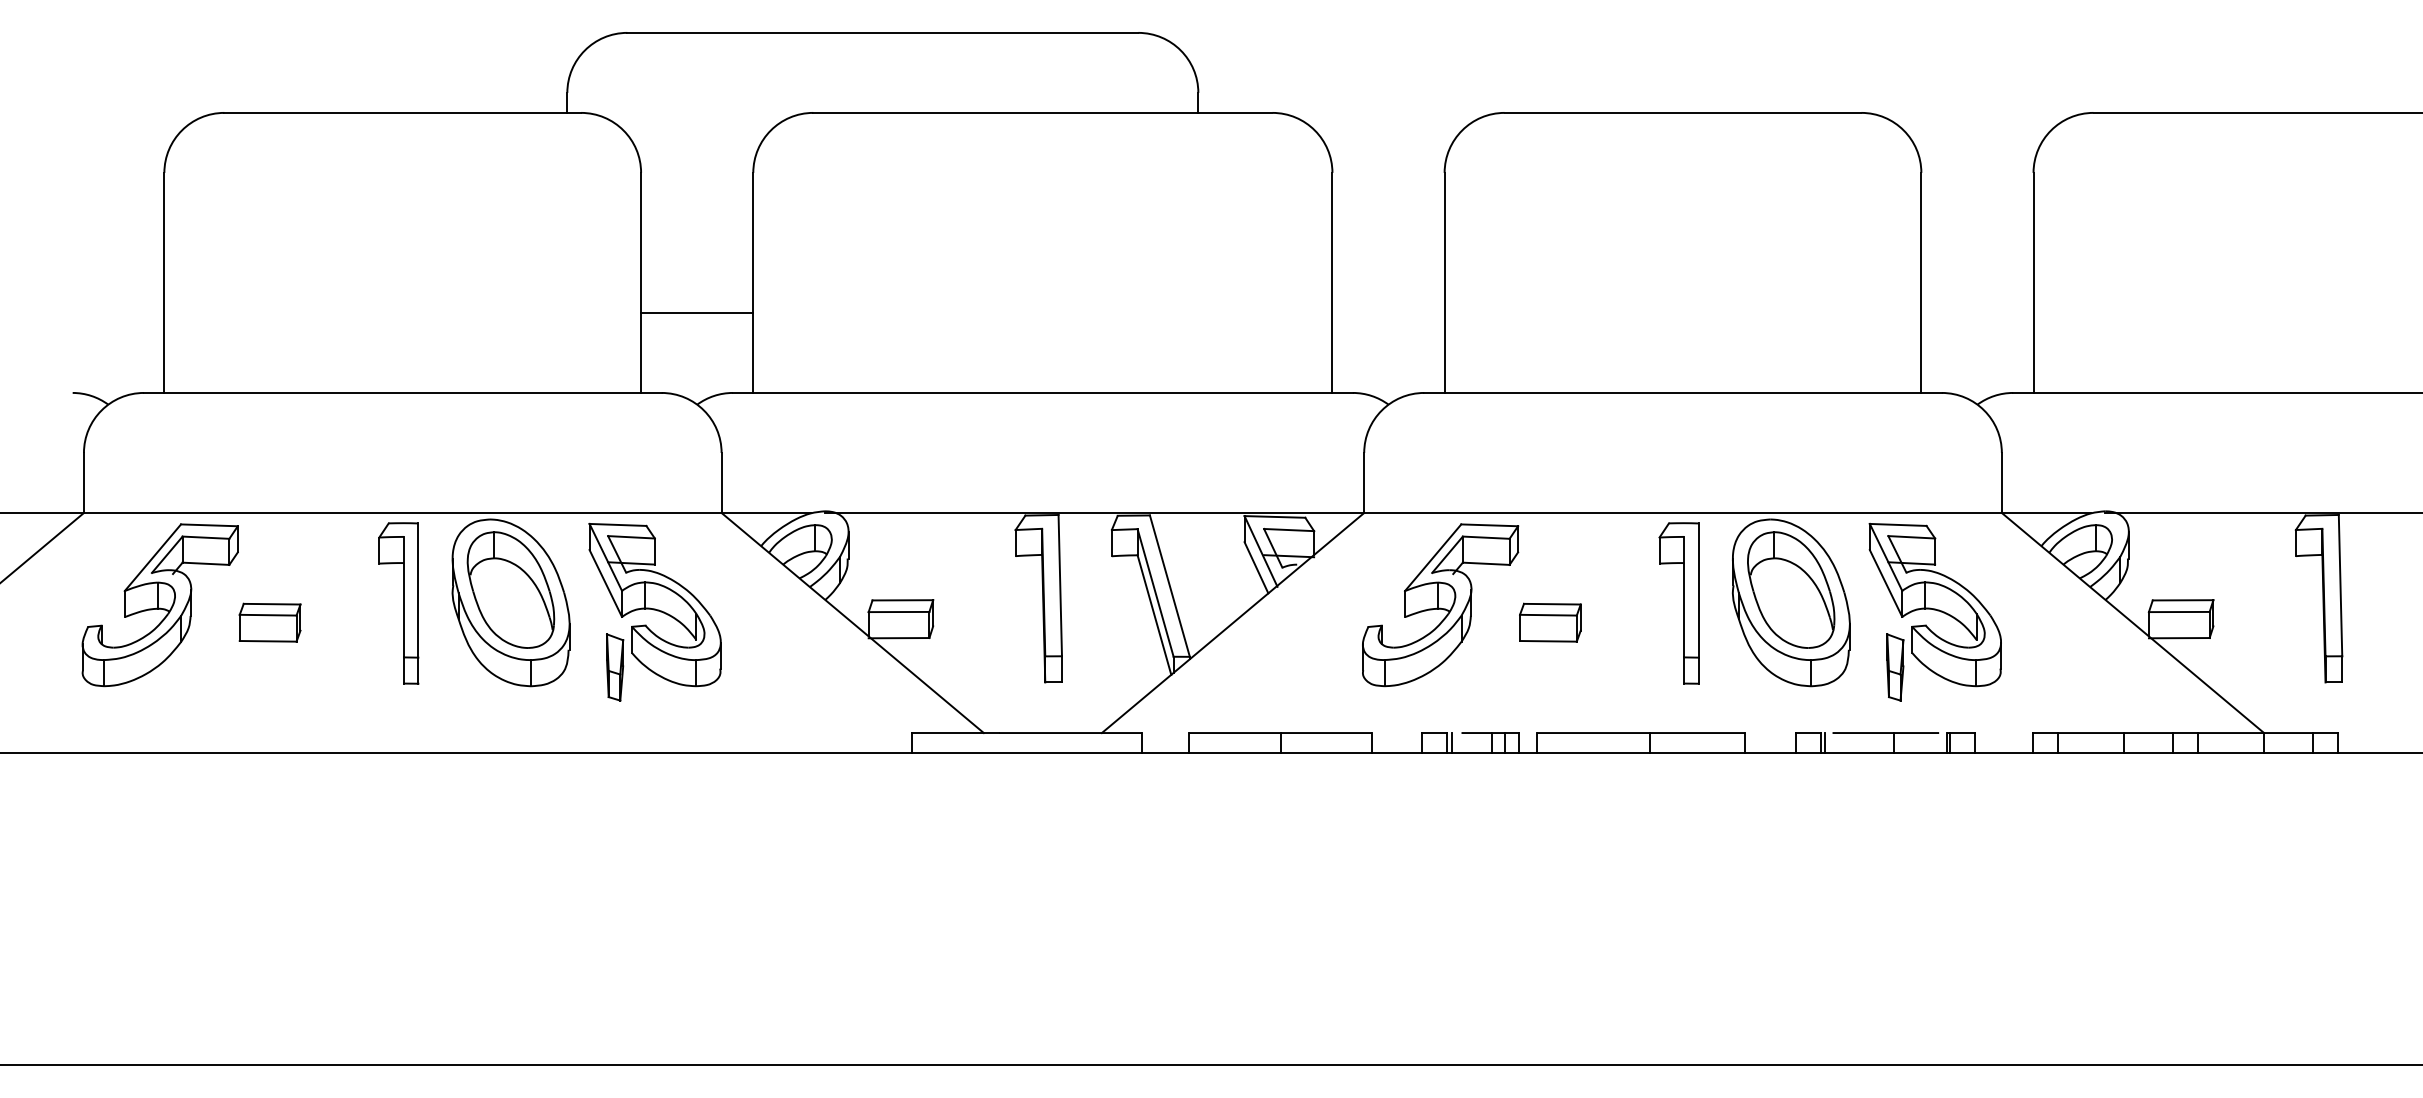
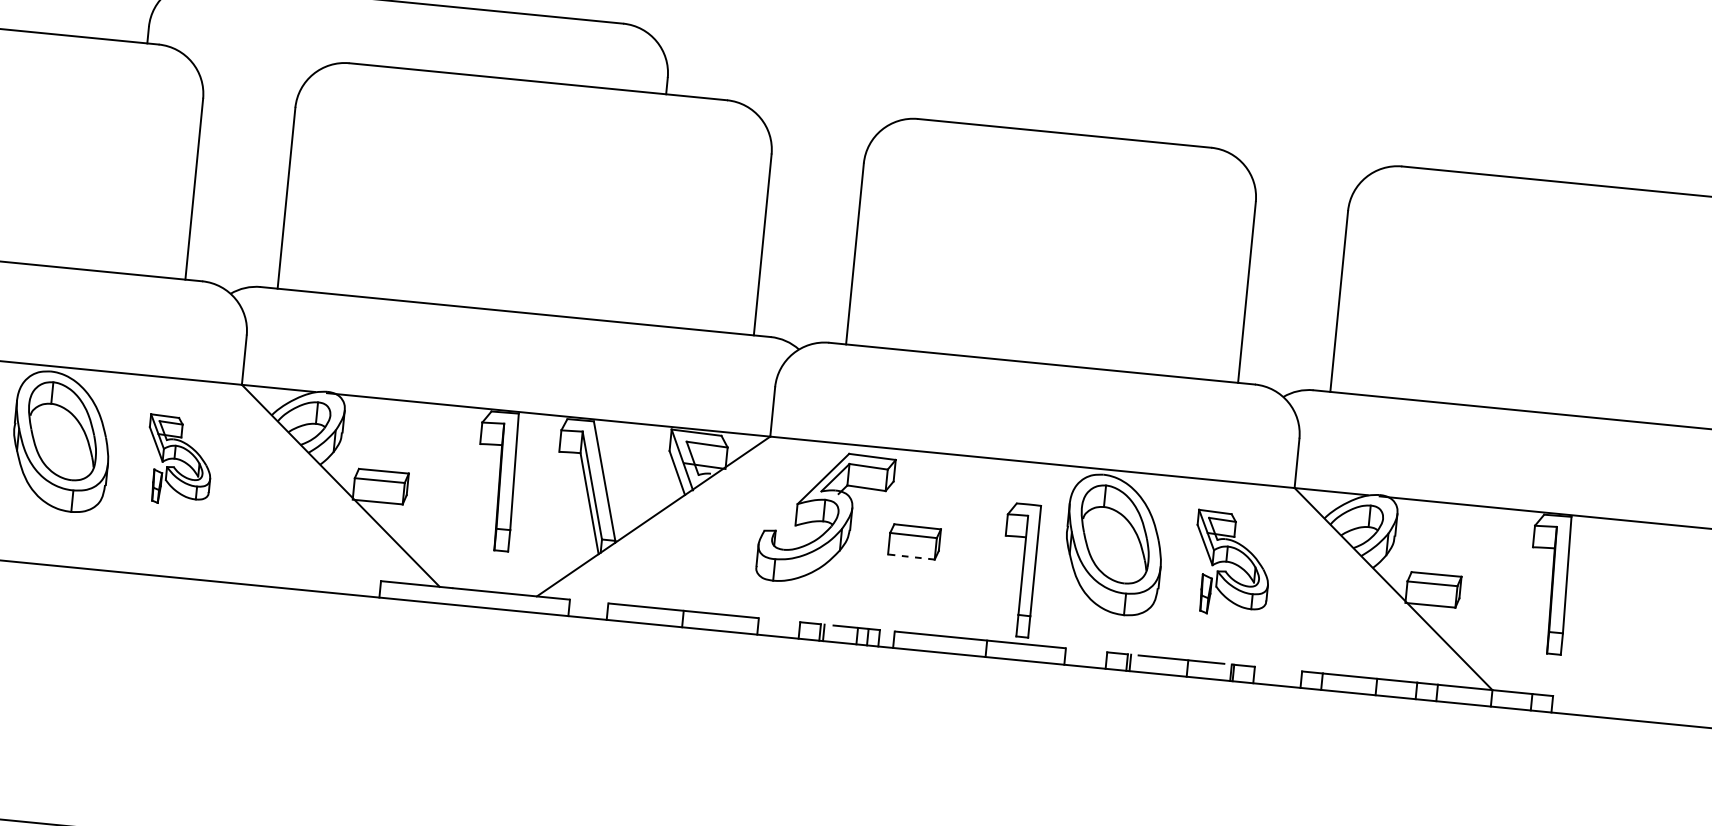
line: (697, 312) -> (238, 218), removed
part: (1678, 603) -> (1018, 570), moved
part: (654, 611) -> (178, 460), size x0.6
part: (1934, 612) -> (1231, 564), size x0.7
line: (1547, 641) -> (910, 557), solid -> dashed

